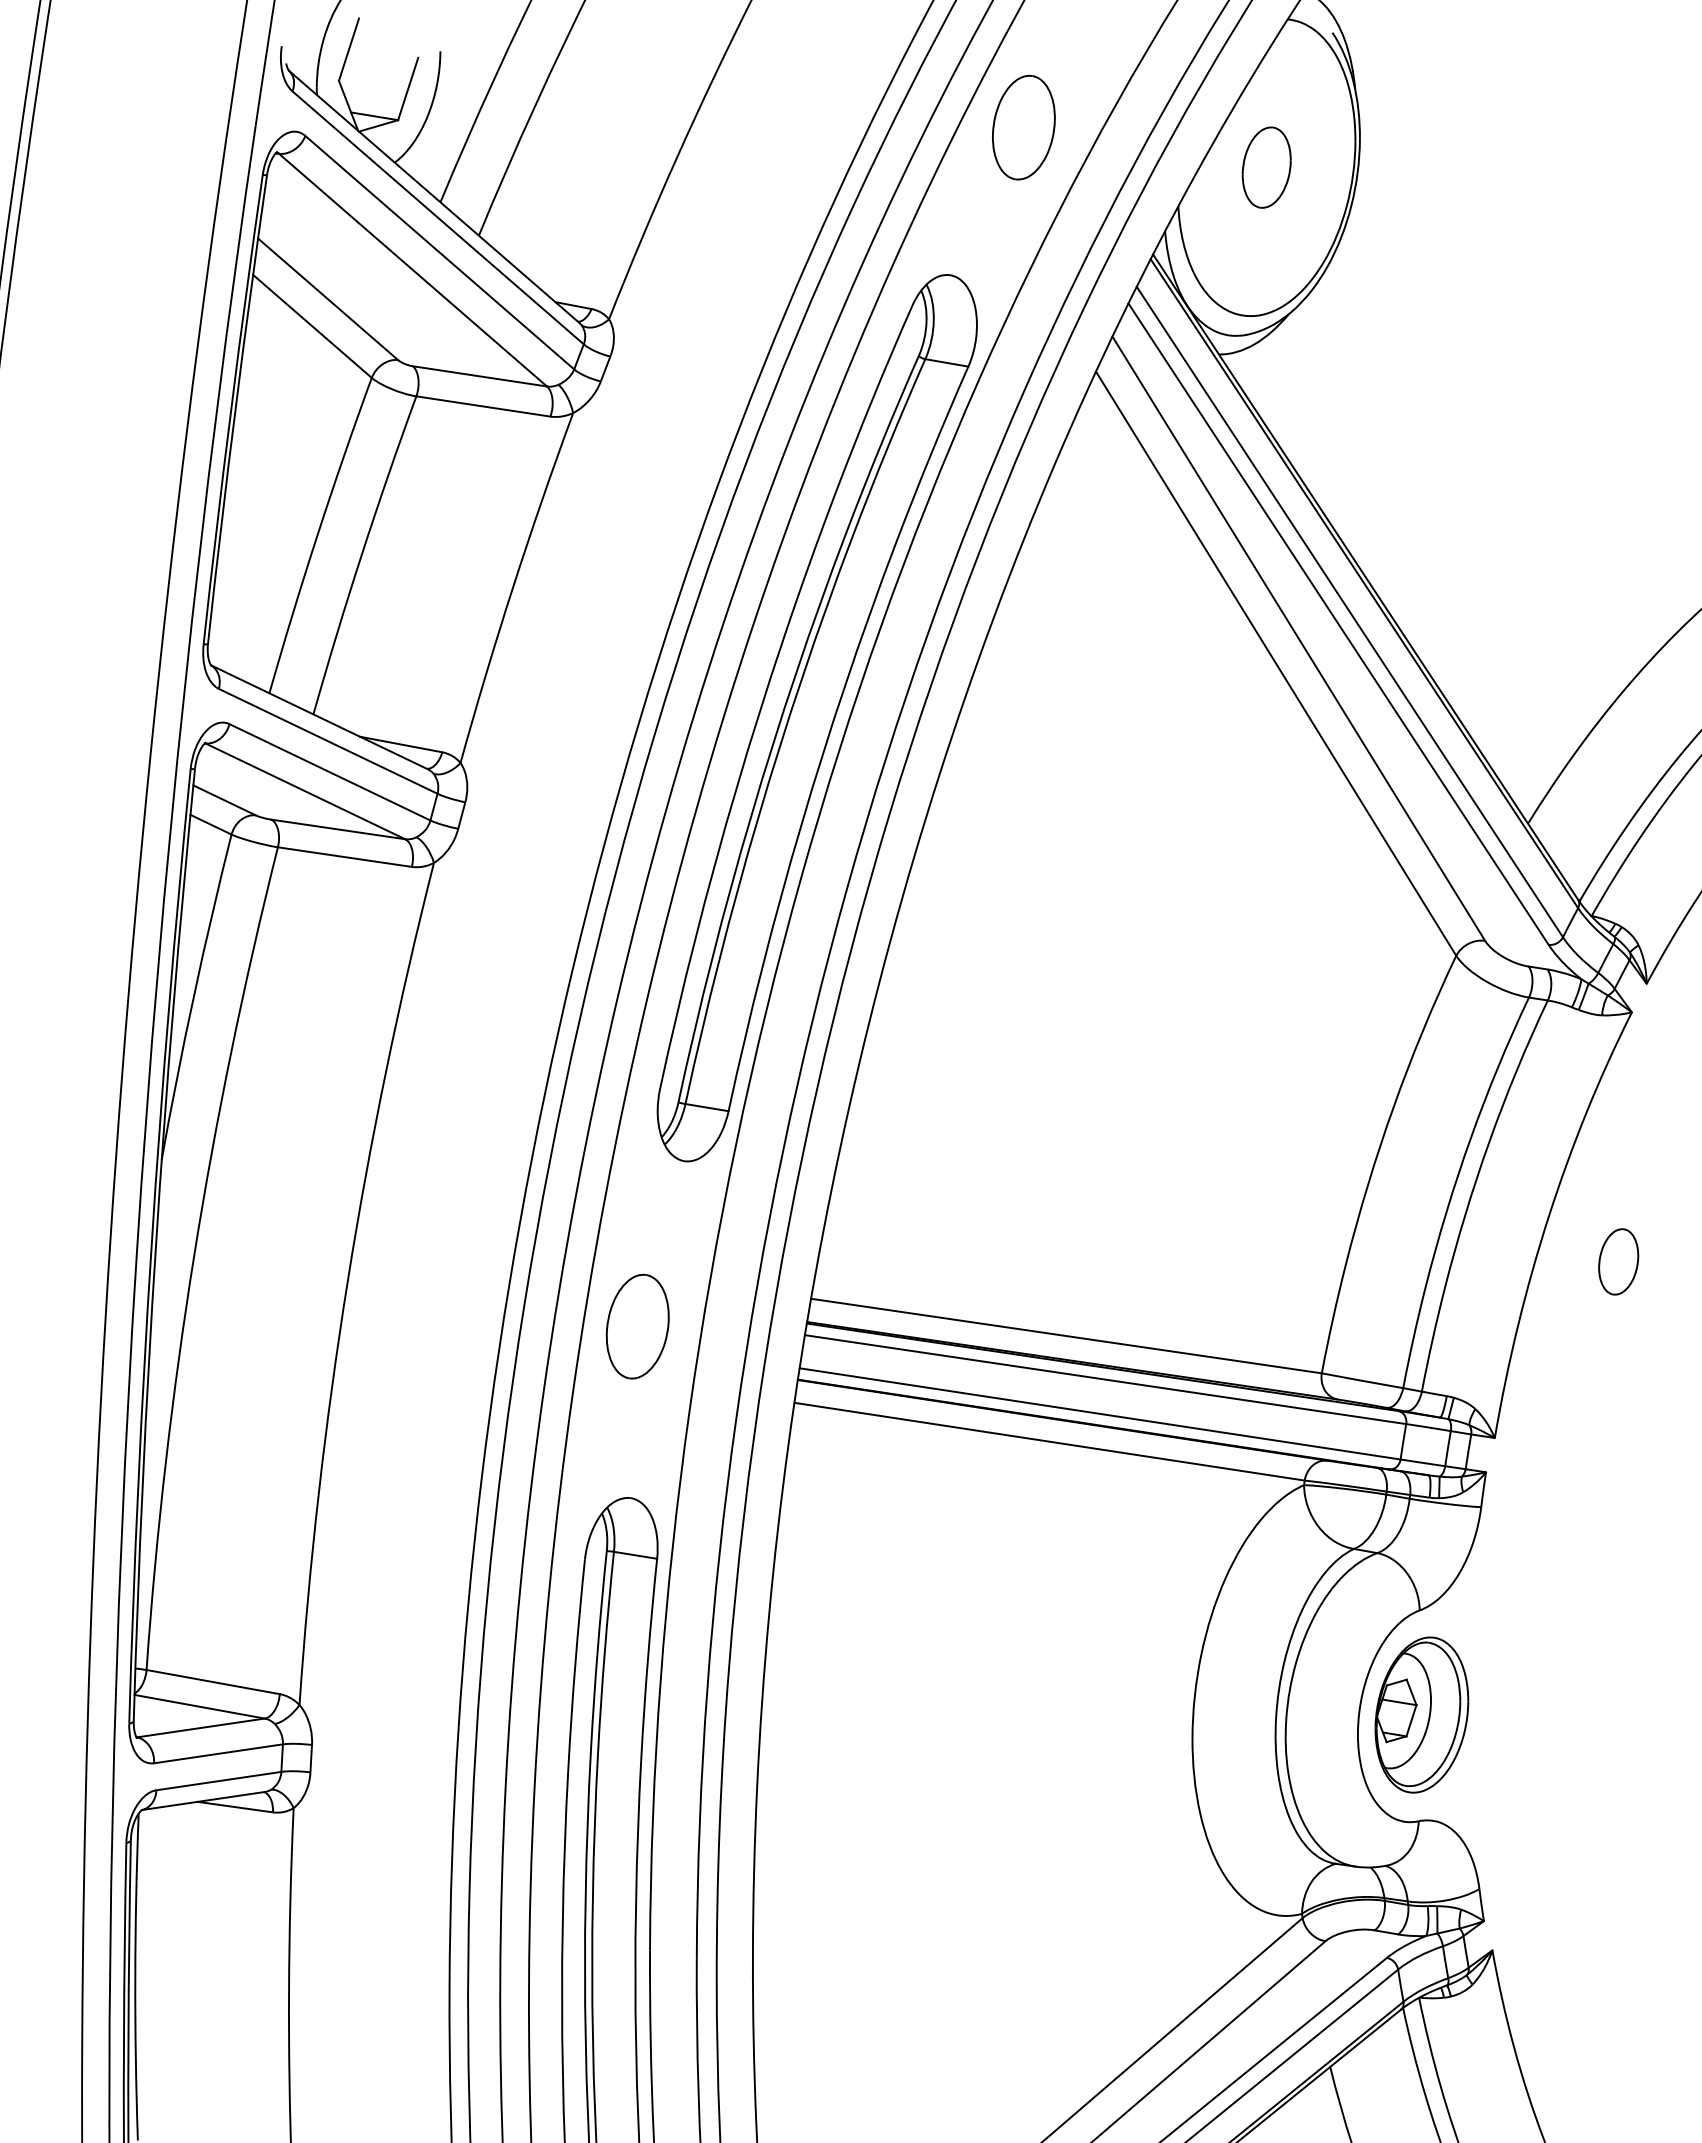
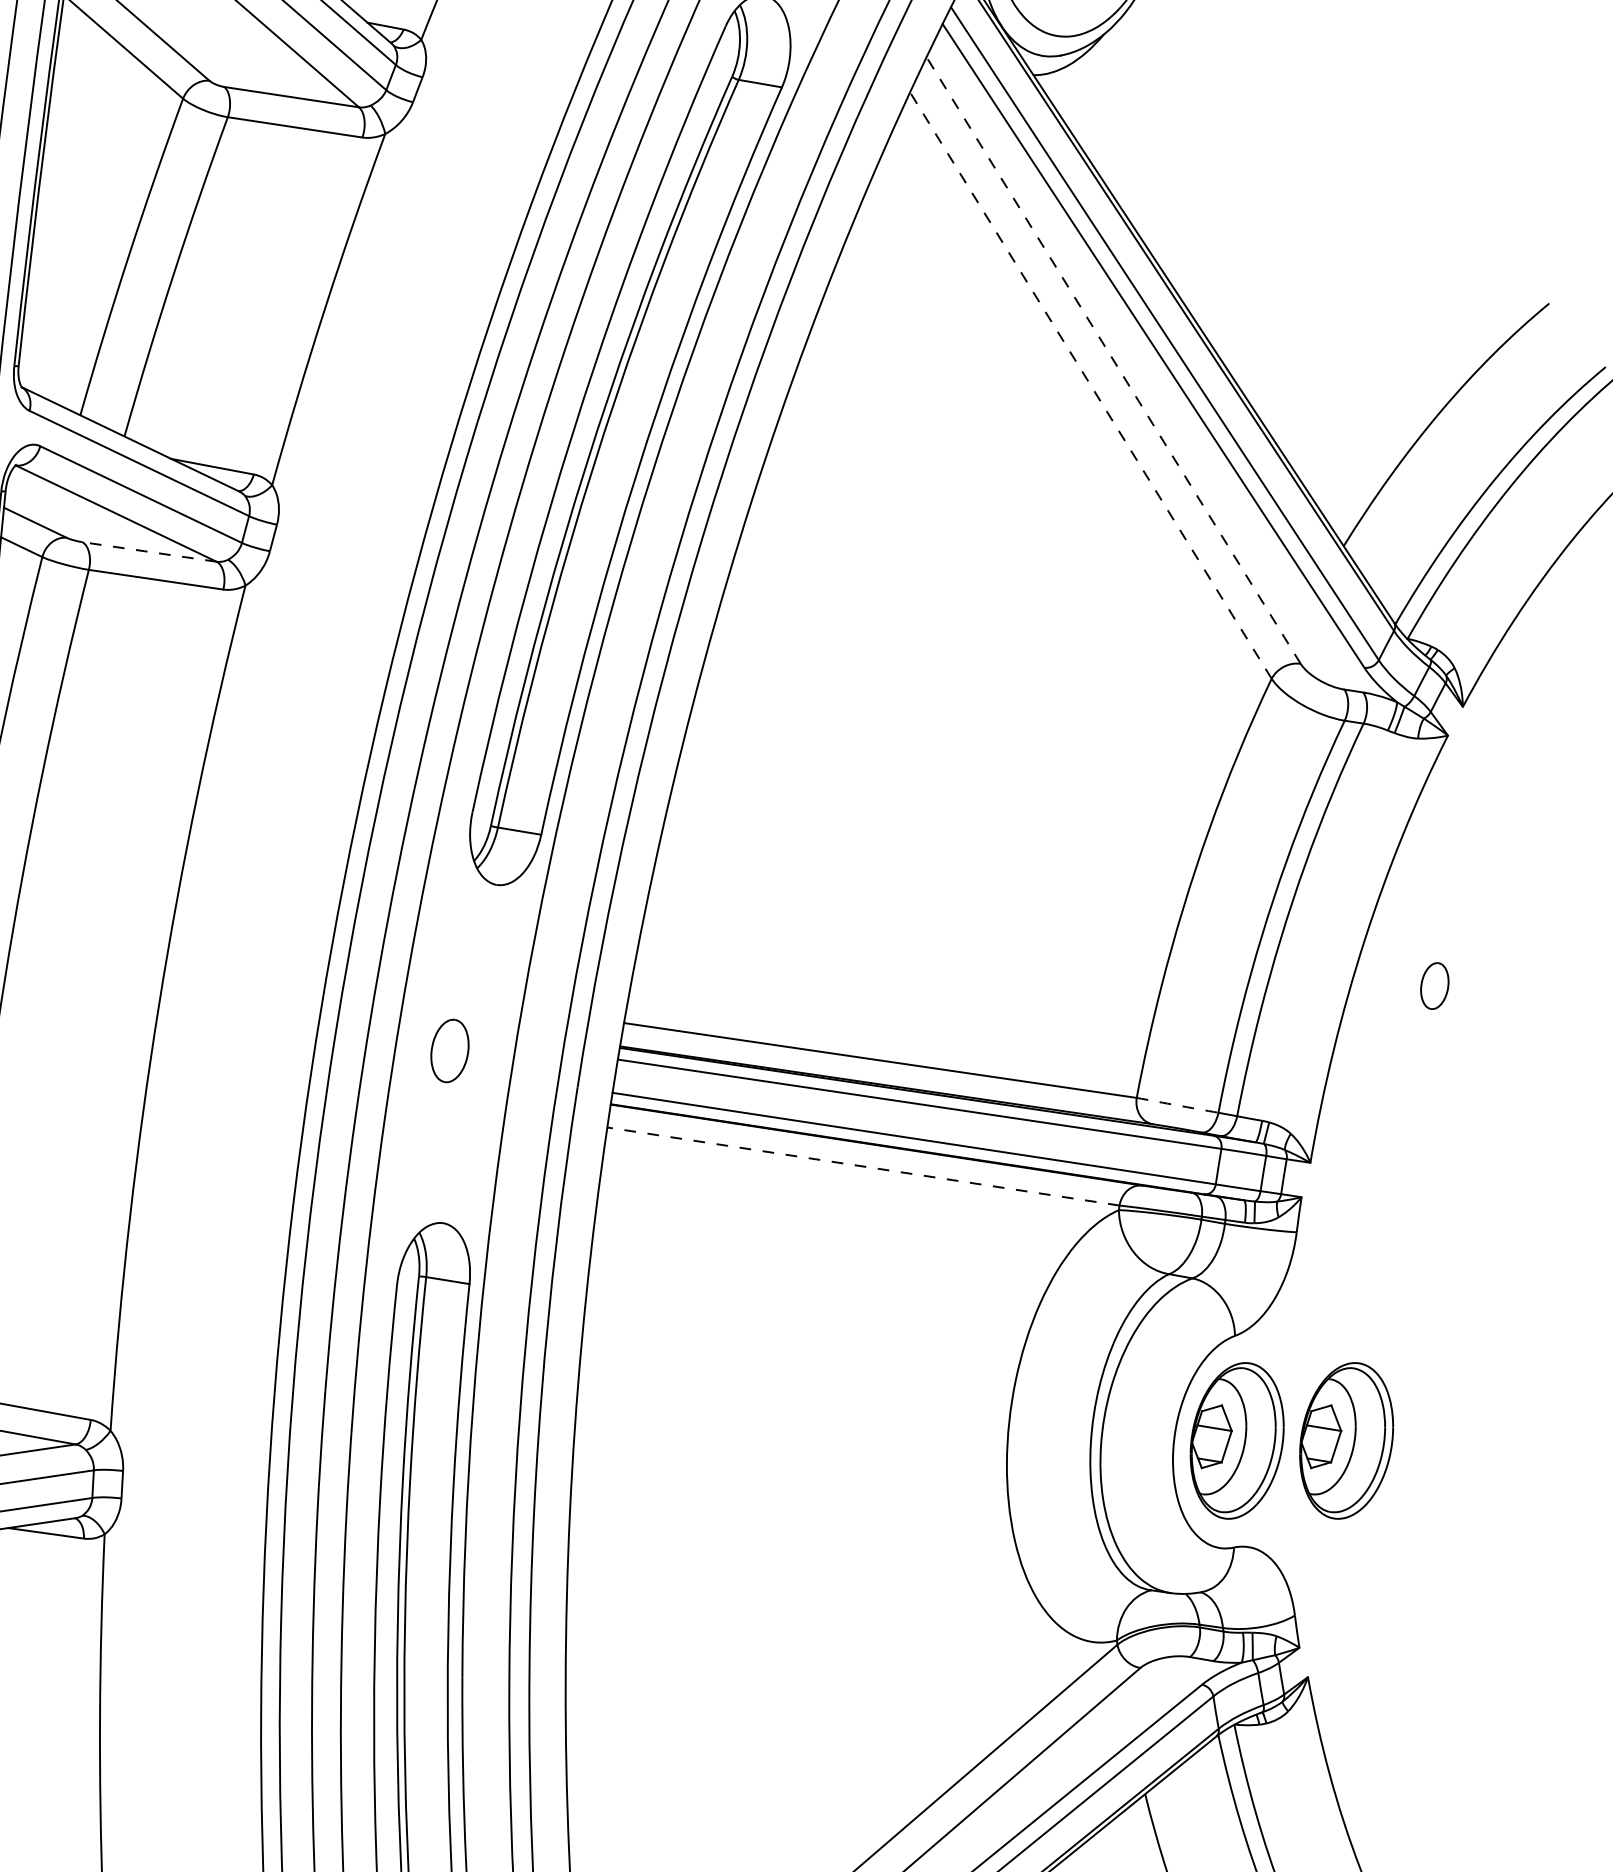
line: (1298, 638) -> (1113, 360), solid -> dashed
line: (1275, 663) -> (1090, 385), solid -> dashed
line: (338, 829) -> (149, 552), solid -> dashed
part: (1618, 1261) -> (1434, 985), size x0.7
part: (637, 1326) -> (449, 1050), size x0.6
arc: (1362, 1380) -> (1177, 1105), solid -> dashed
line: (1049, 1441) -> (863, 1166), solid -> dashed
part: (1530, 1714) -> (1346, 1440), added

